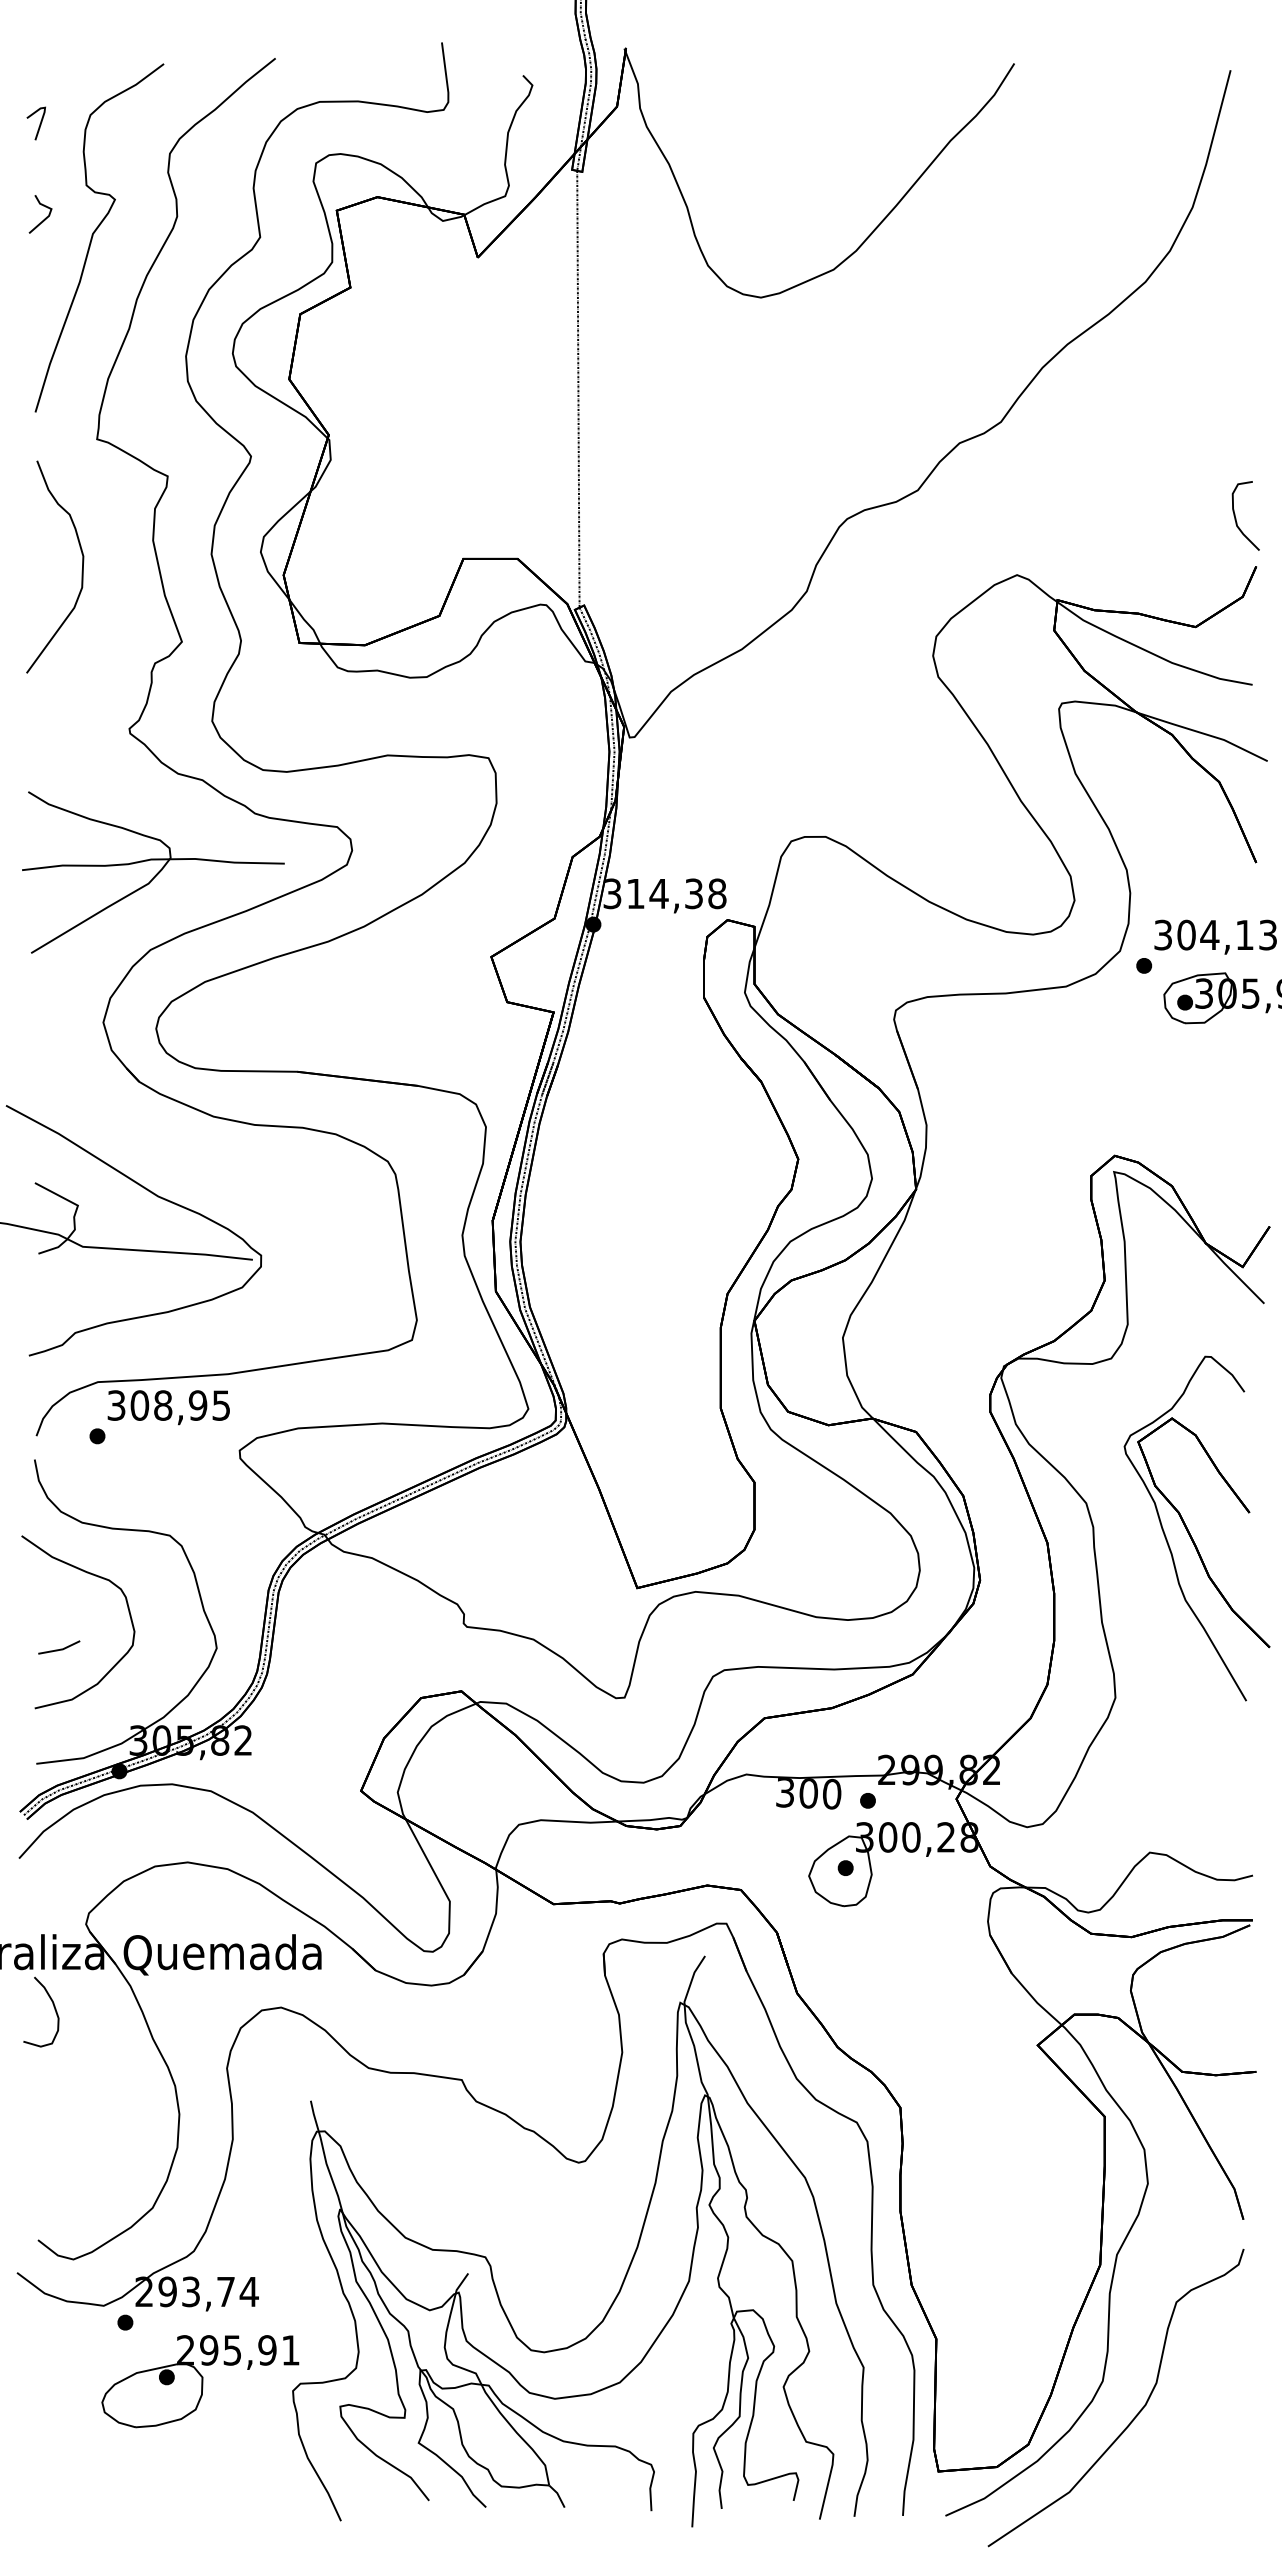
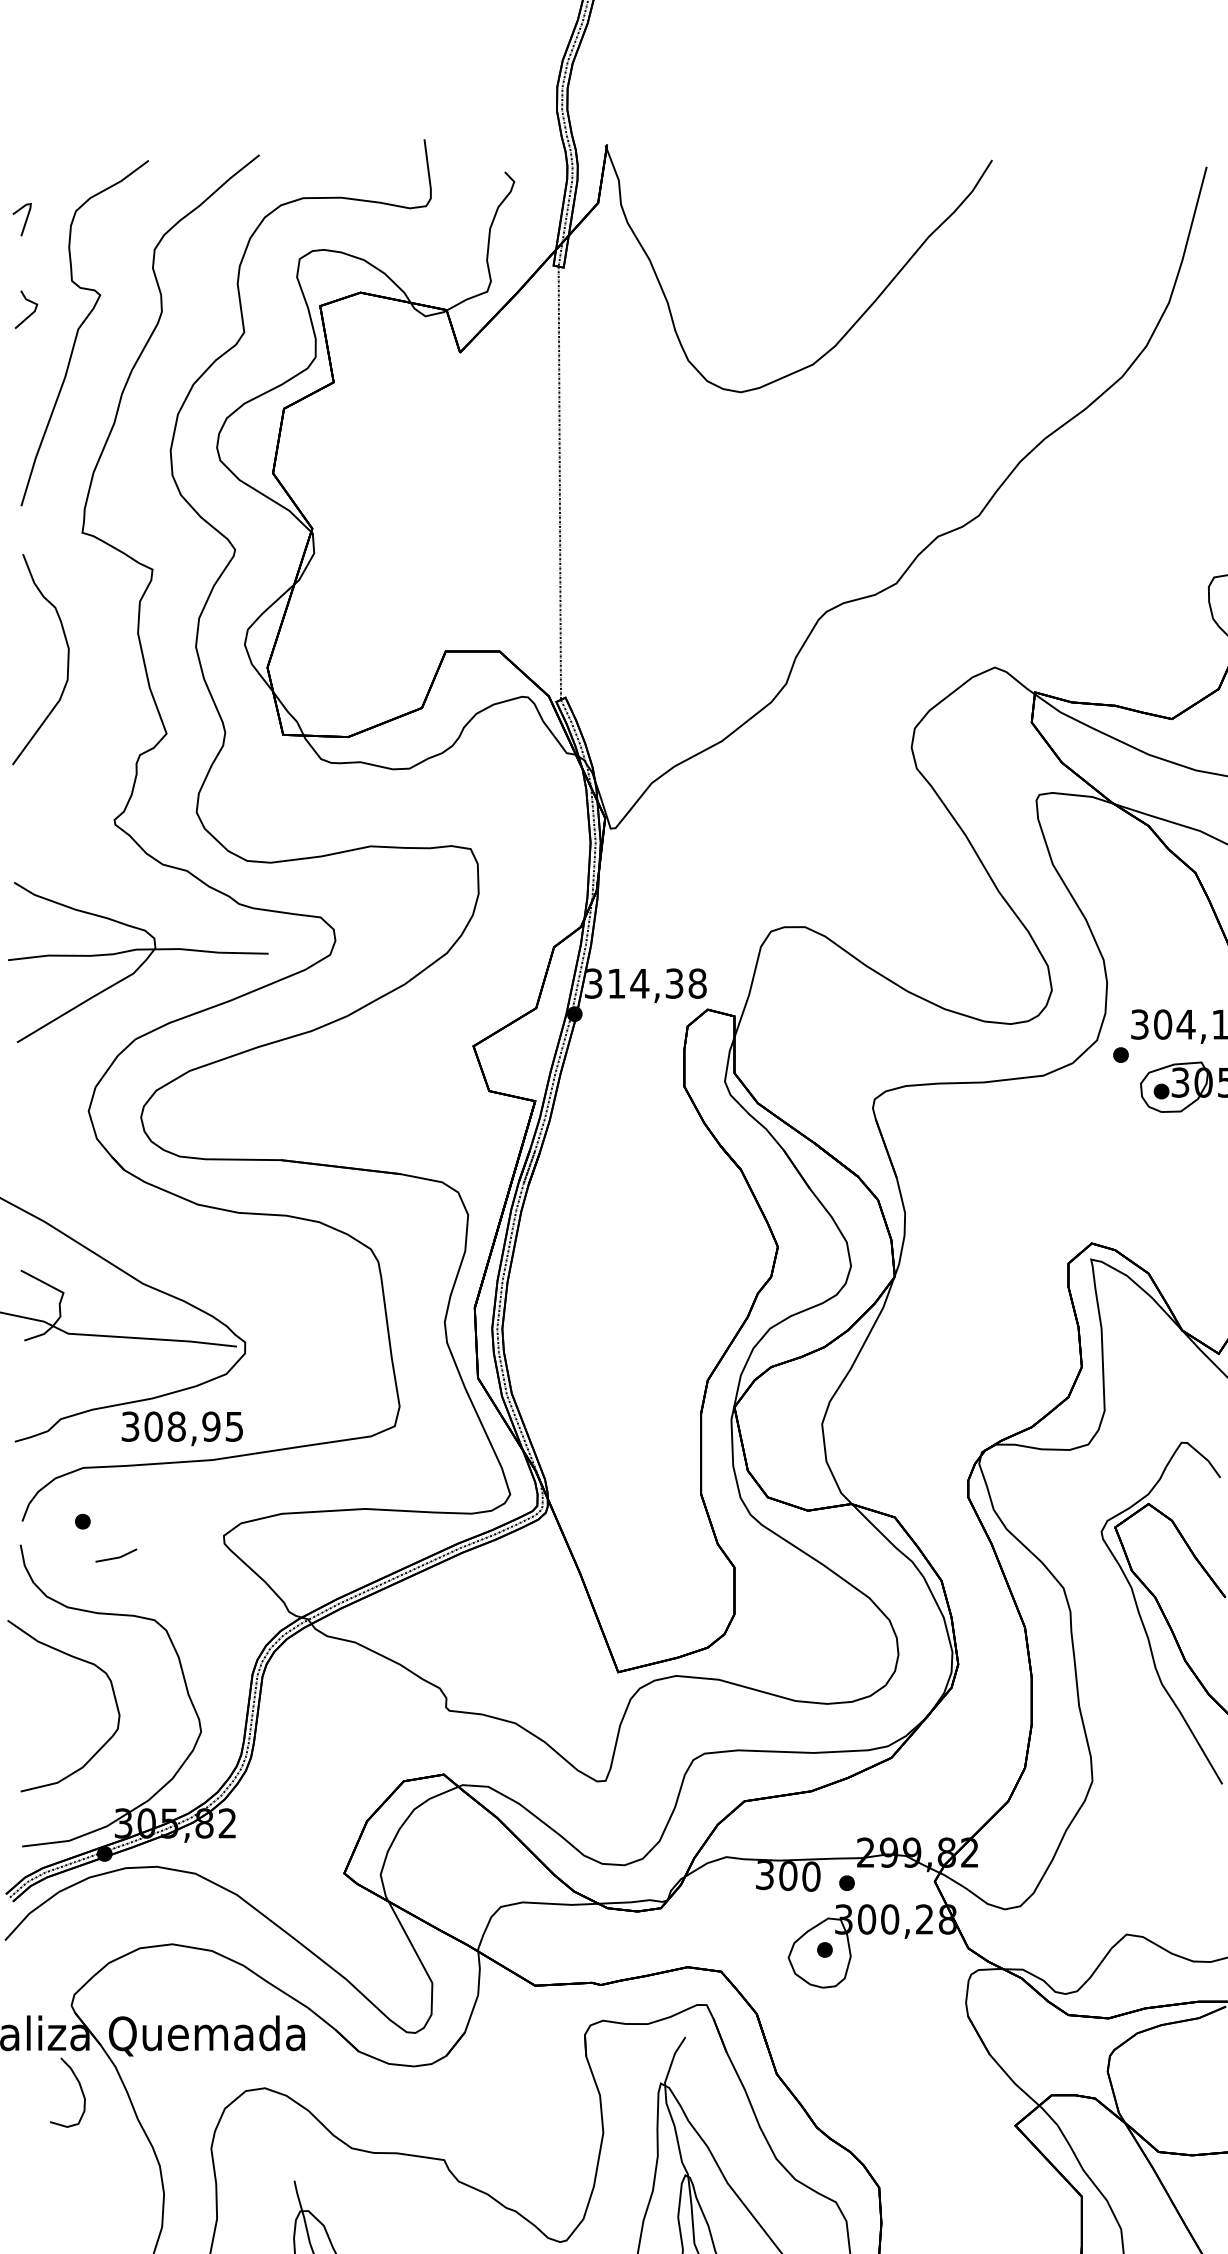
text: (168, 1407) -> (182, 1428), moved
line: (60, 1648) -> (117, 1556), moved
part: (53, 2007) -> (79, 2088), moved

